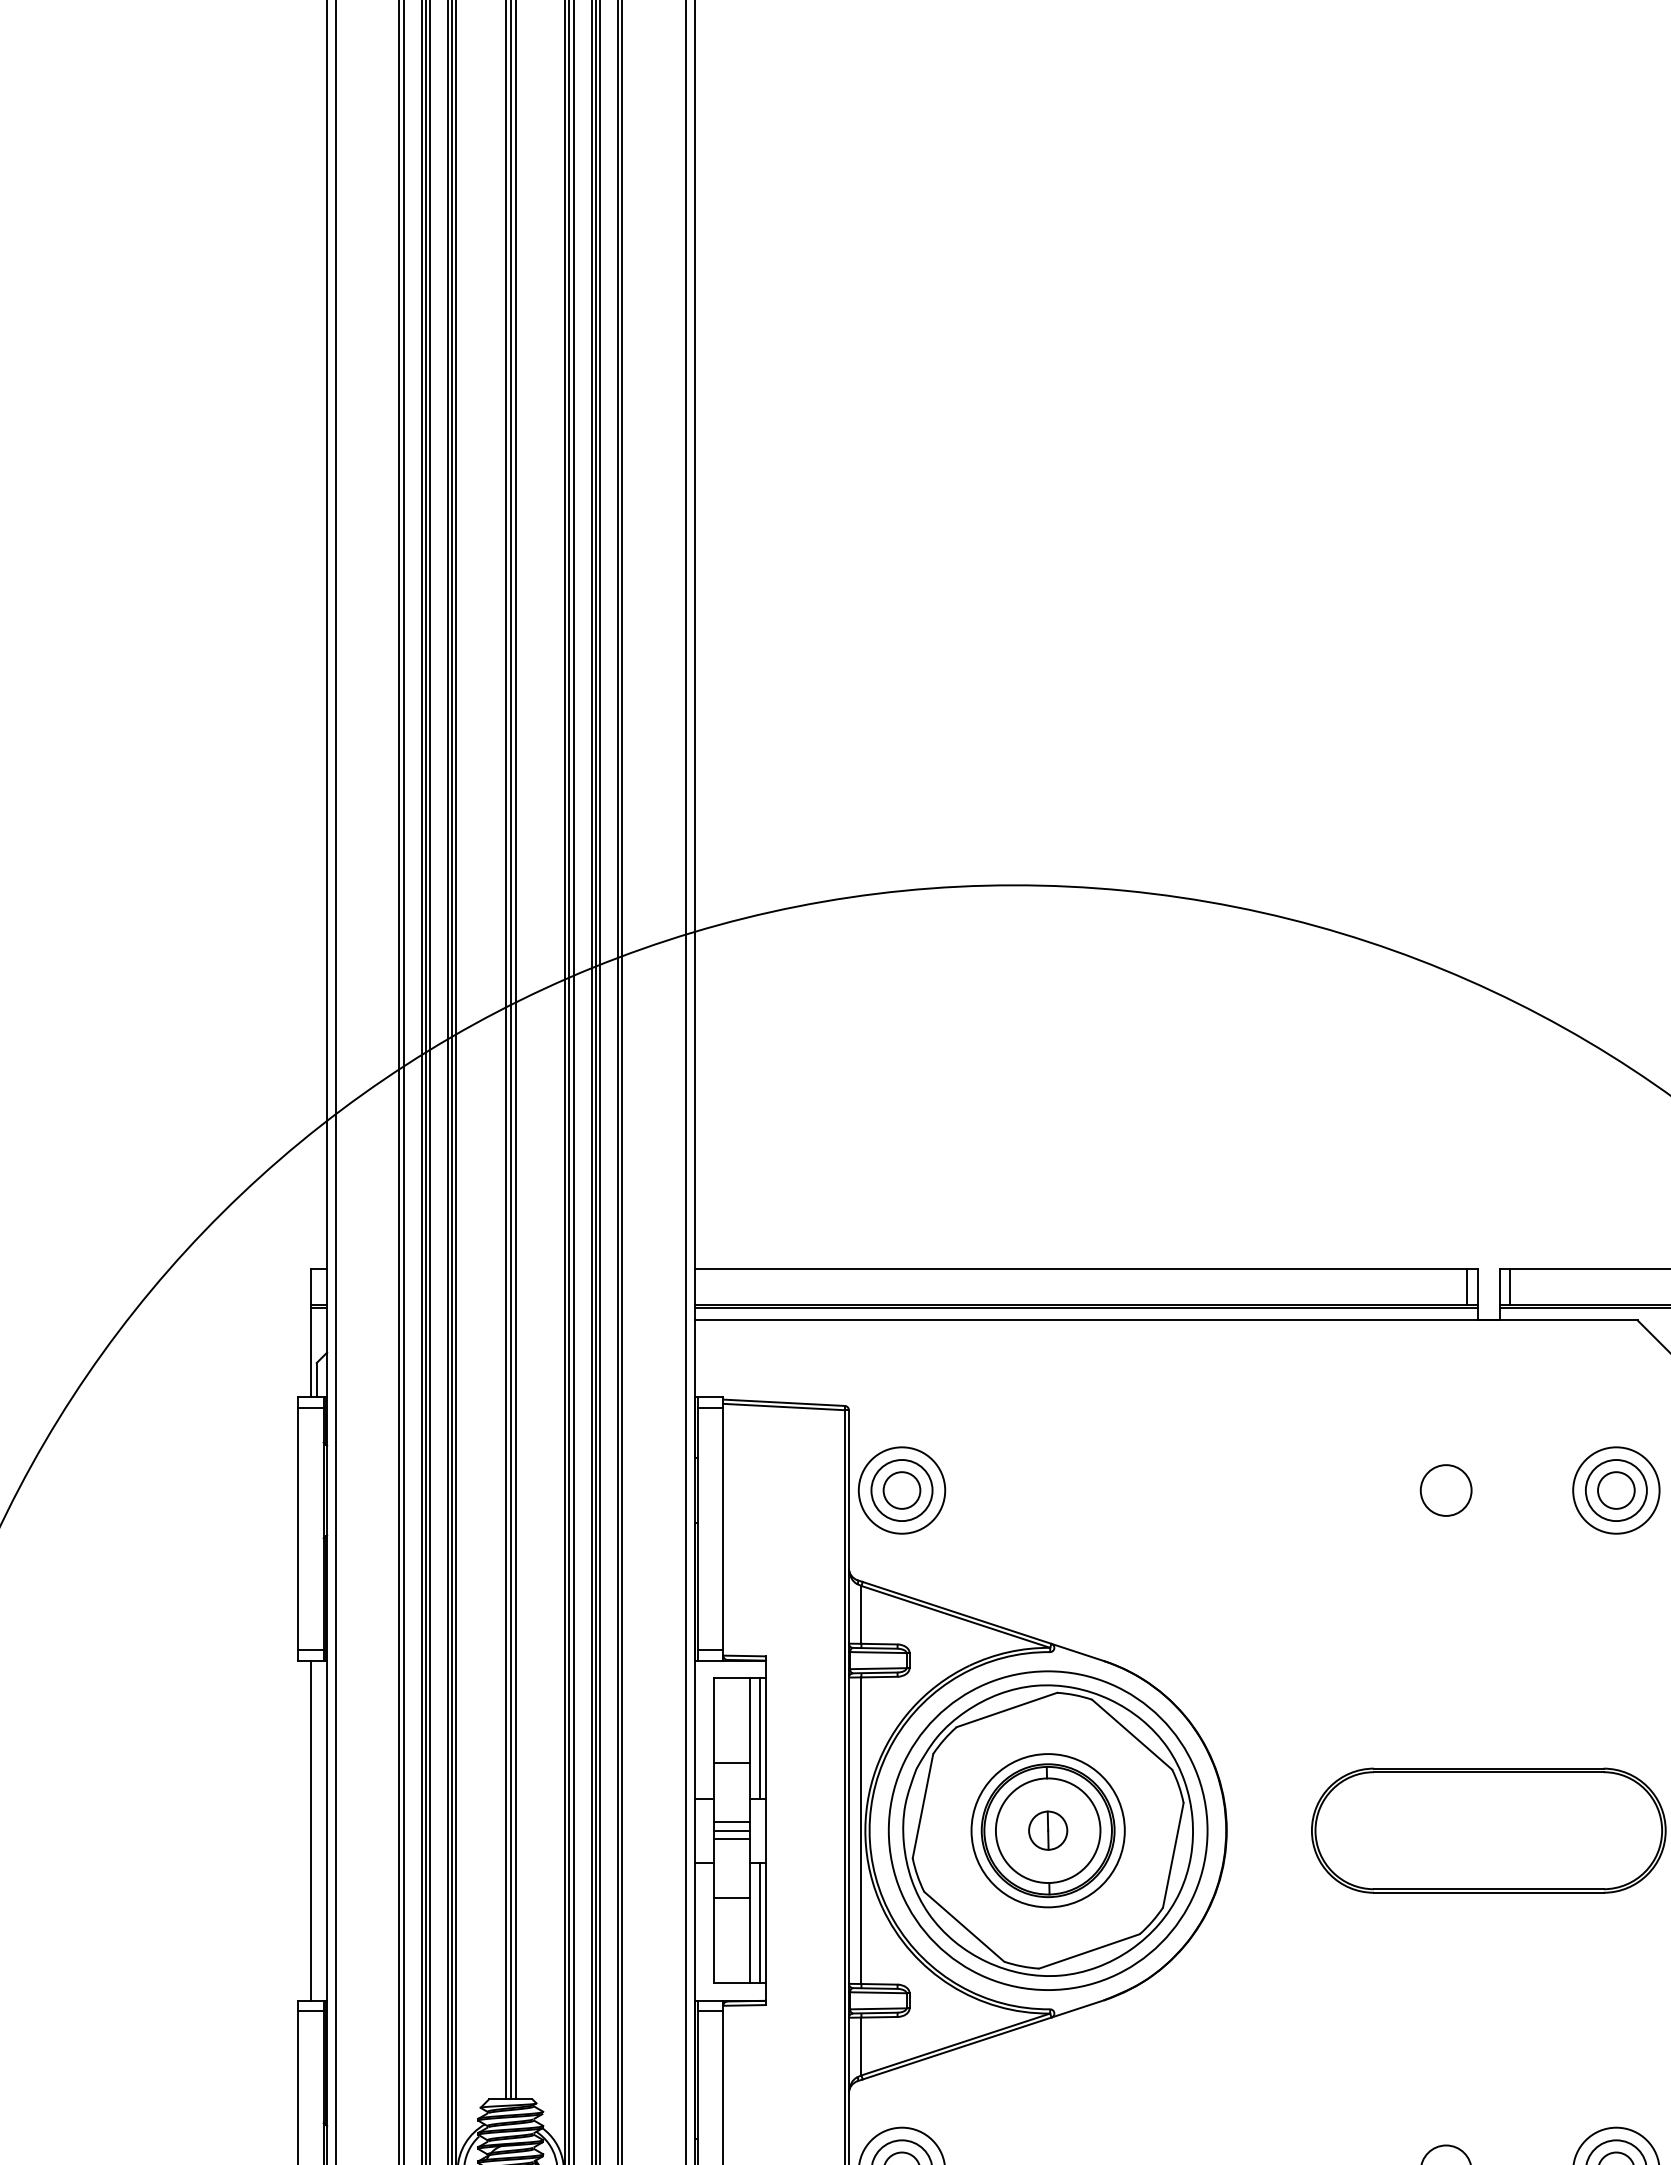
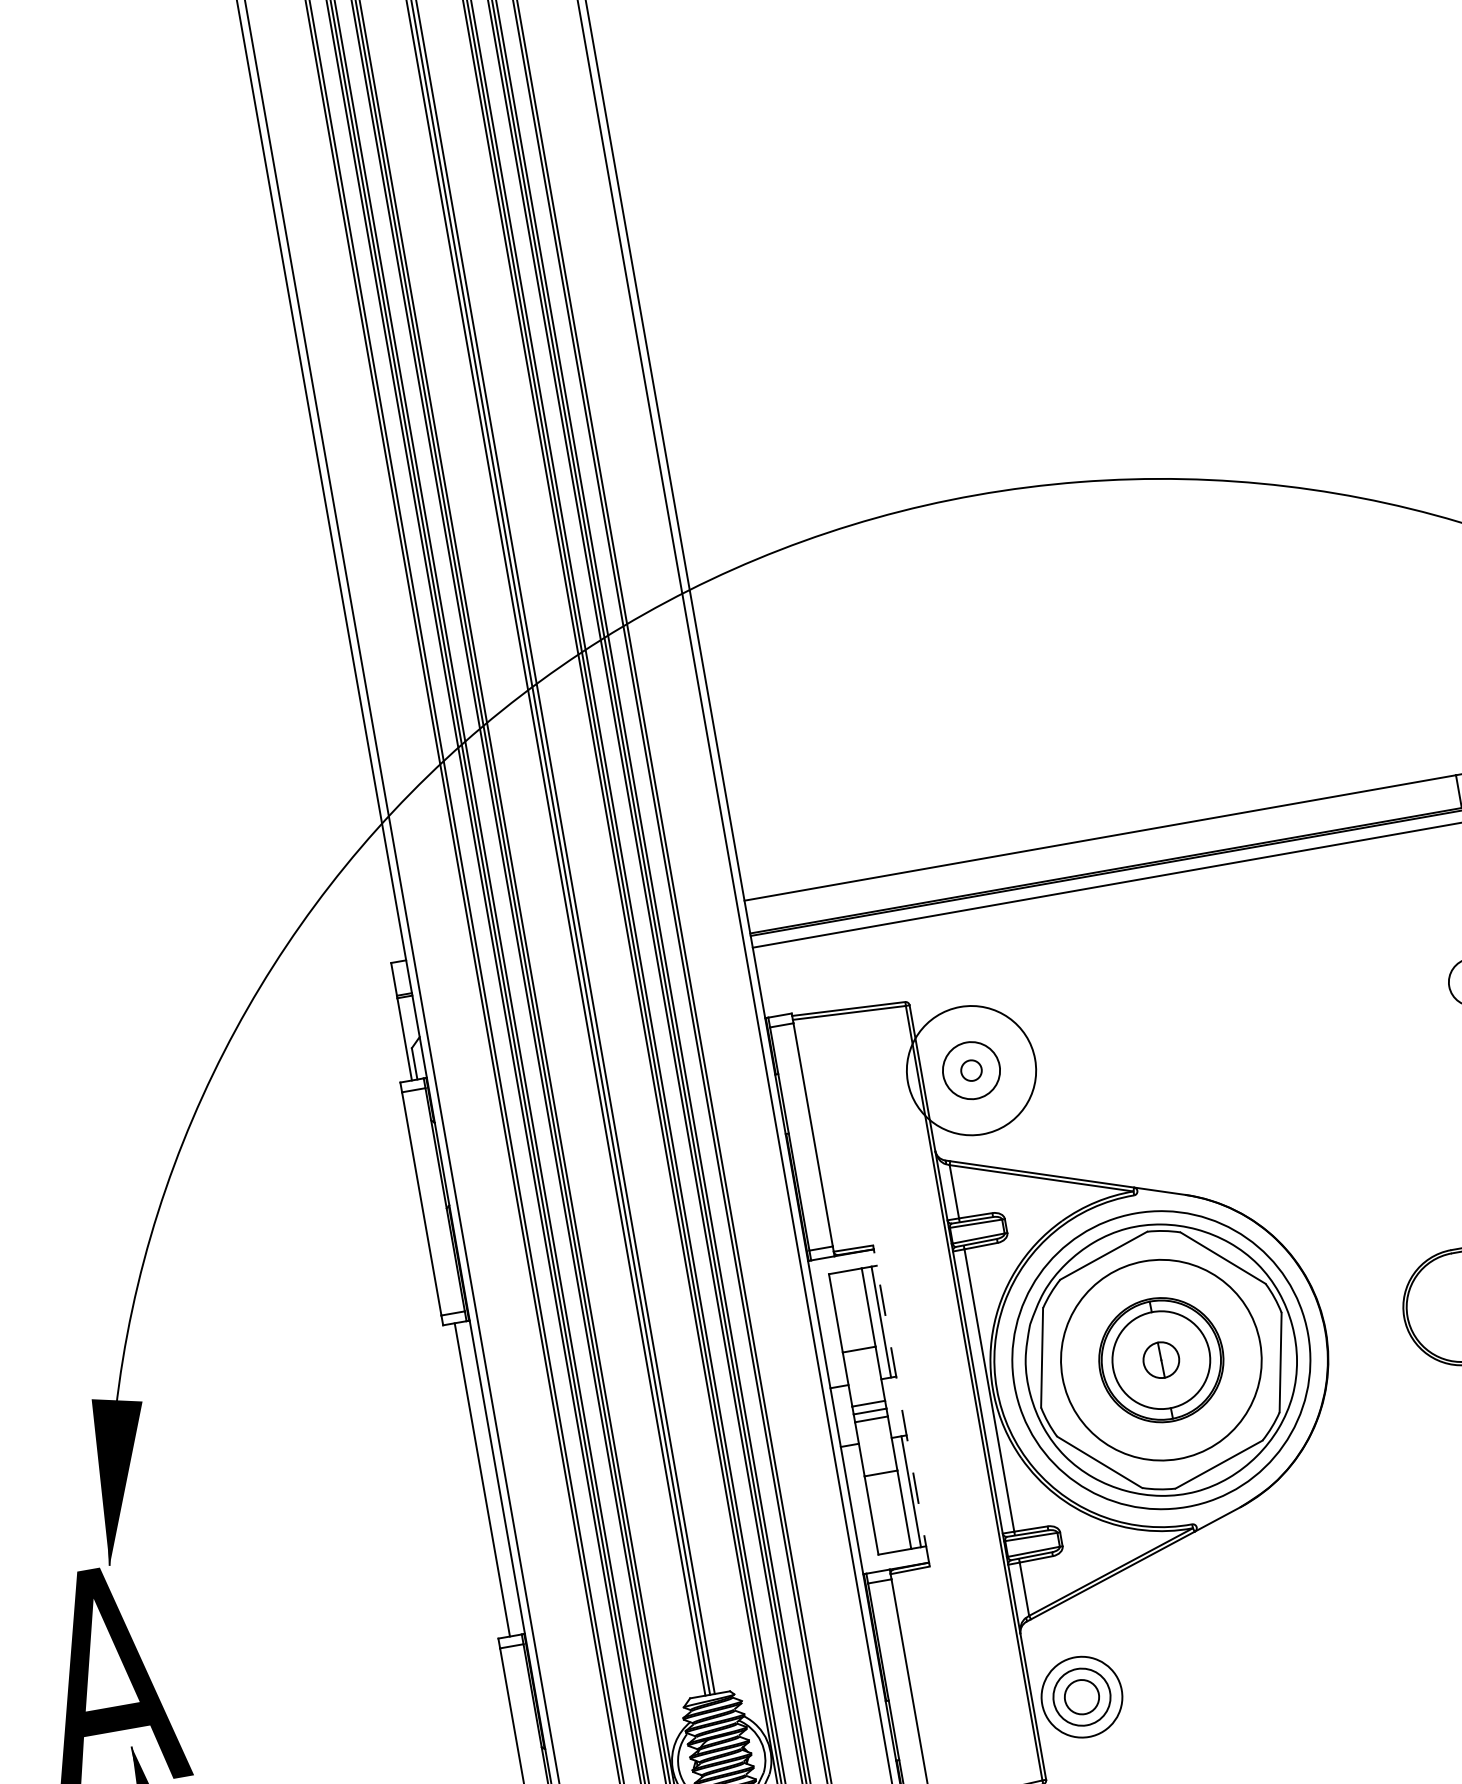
circle: (901, 1490) -> (971, 1070), size x0.6
circle: (901, 1490) -> (971, 1070), size x1.6
line: (765, 1830) -> (901, 1405), solid -> dashed
circle: (1047, 1830) -> (1160, 1360), size x1.4

